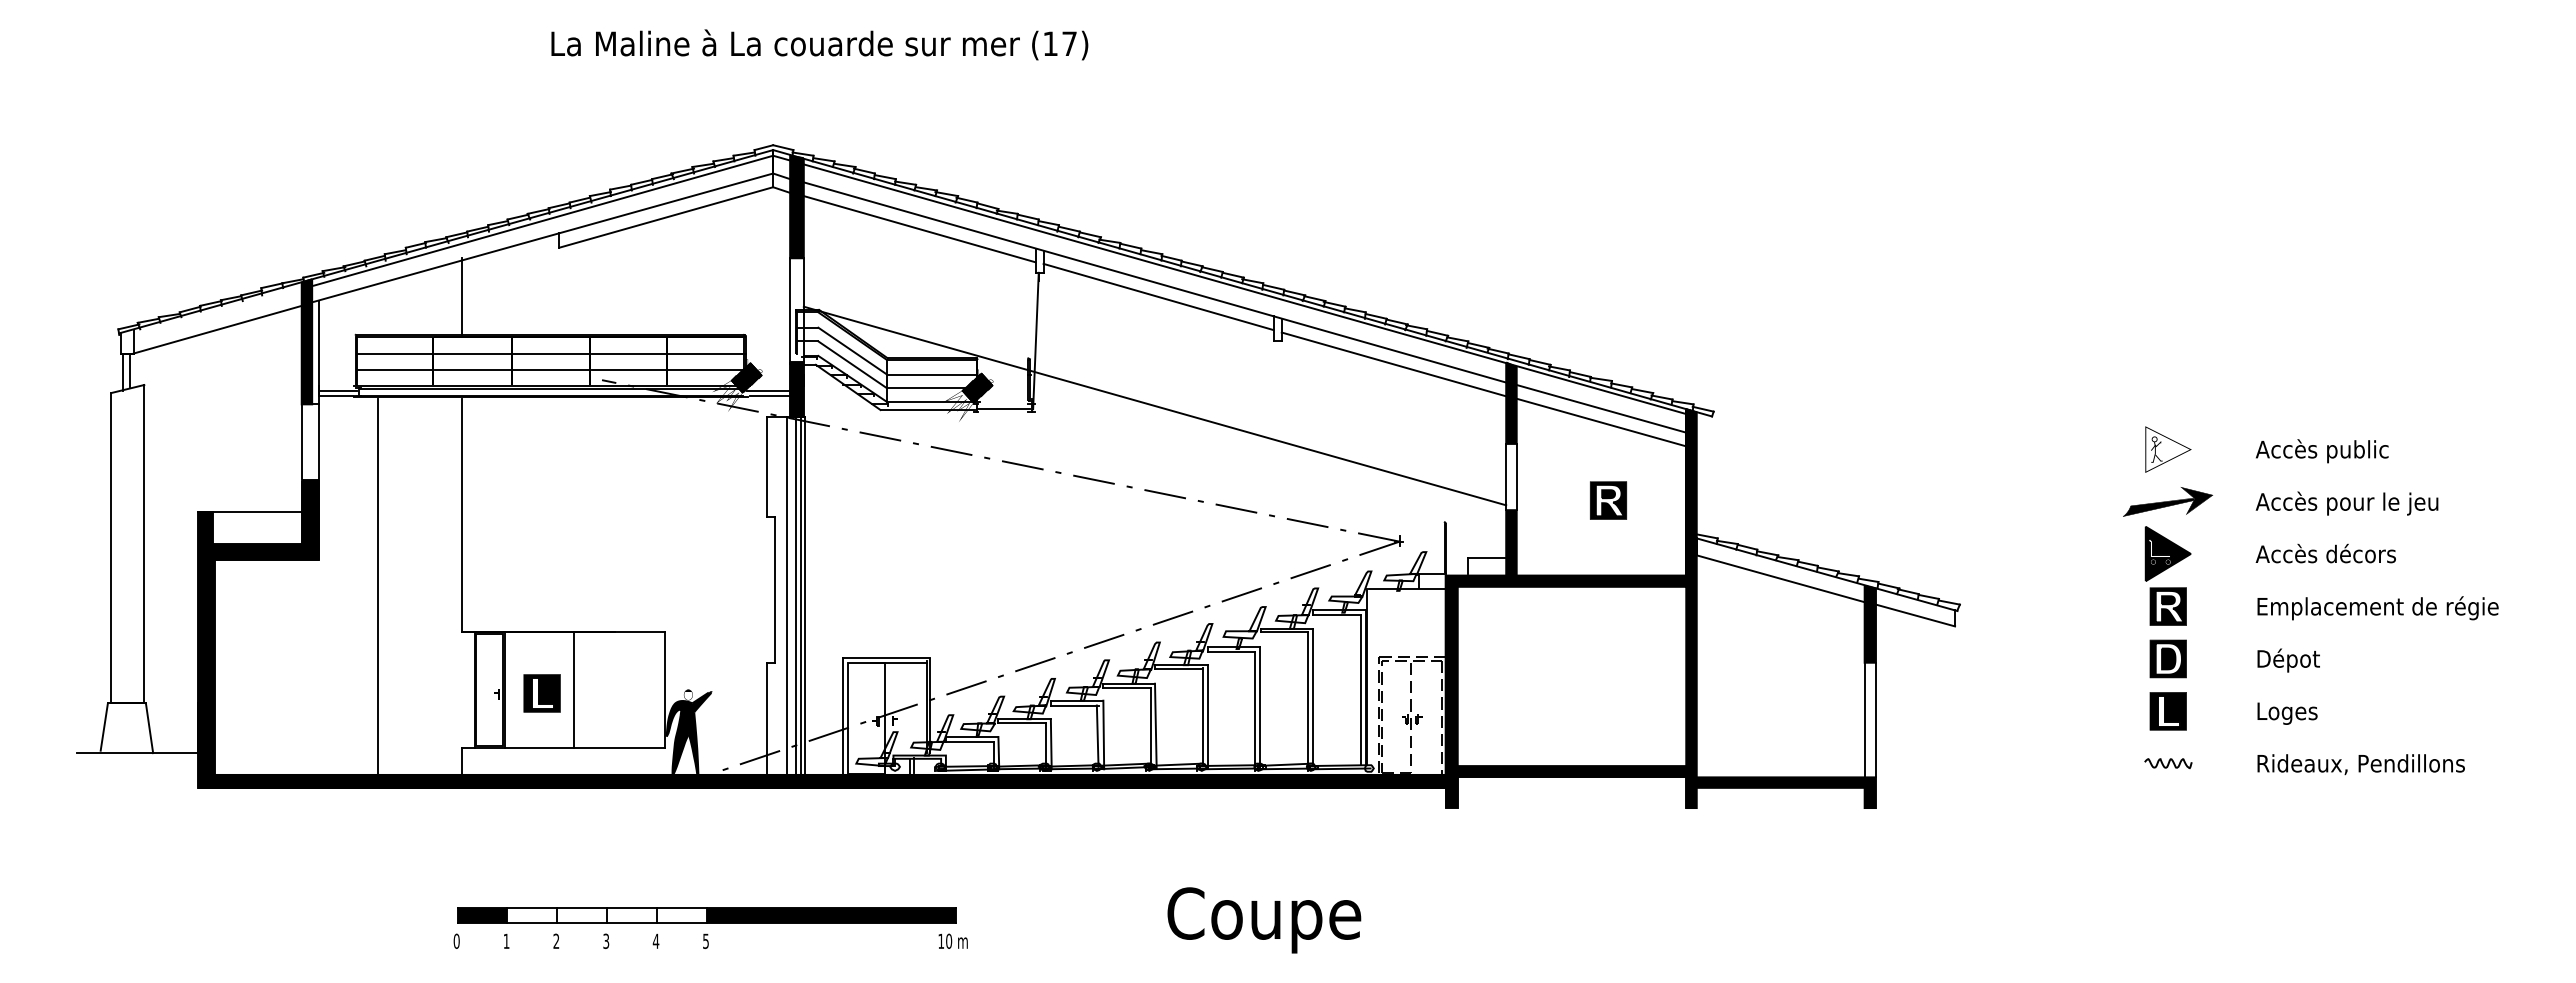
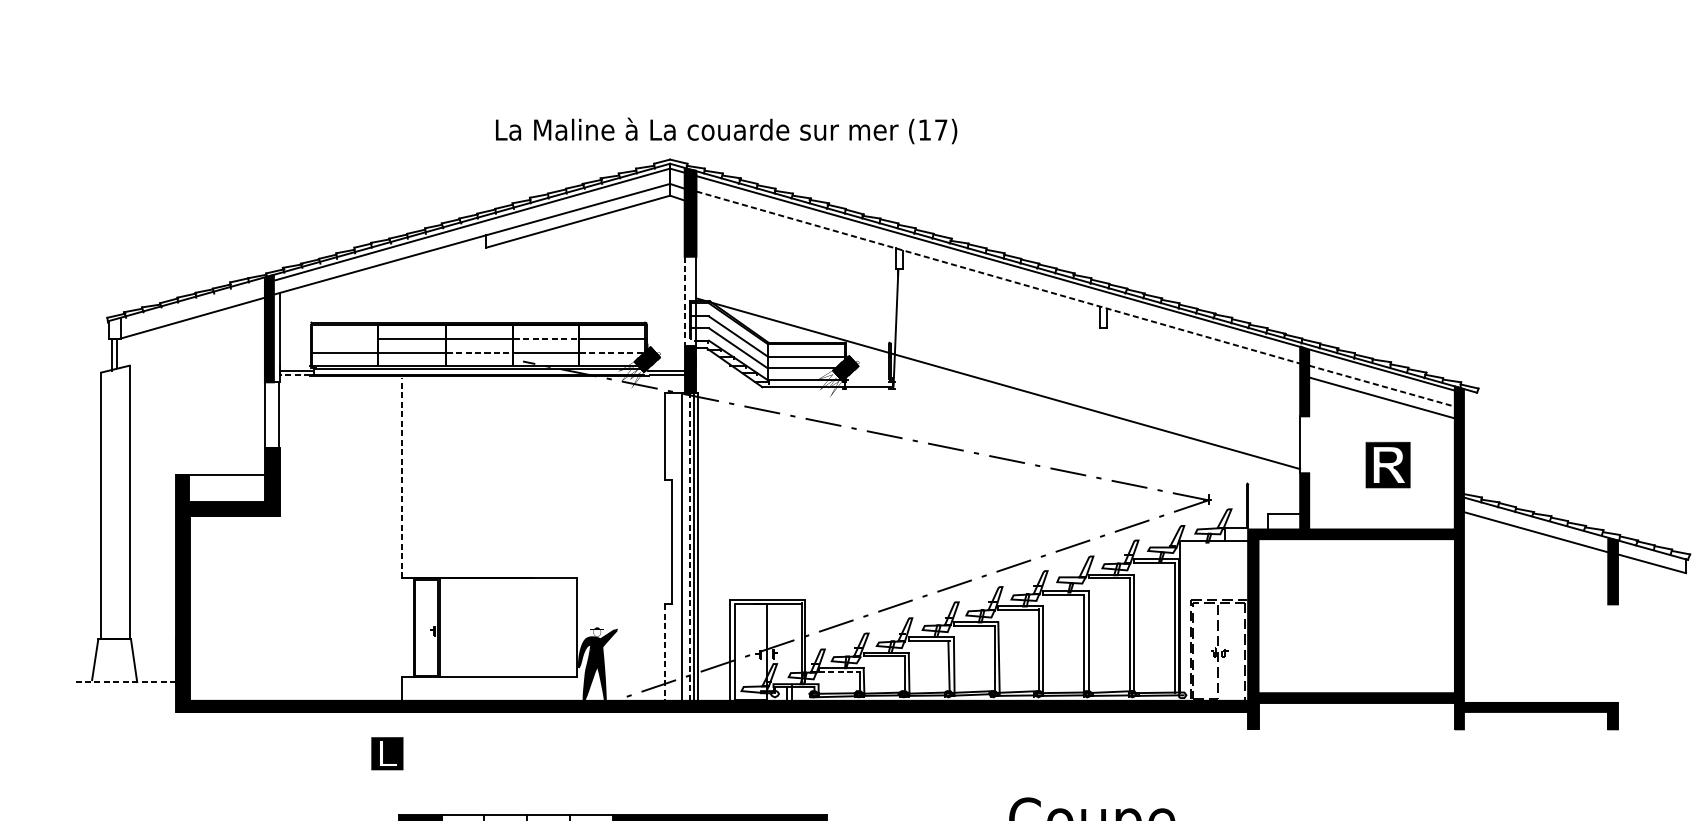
text: (819, 44) -> (726, 130), moved
line: (919, 229) -> (795, 232), removed
line: (1155, 282) -> (998, 277), solid -> dashed
line: (461, 296) -> (402, 289), removed
line: (1158, 296) -> (1001, 289), removed
line: (790, 311) -> (685, 302), solid -> dashed
line: (395, 353) -> (345, 338), removed
line: (629, 353) -> (546, 338), solid -> dashed
line: (1393, 364) -> (1203, 348), removed
line: (552, 369) -> (480, 352), solid -> dashed
line: (706, 369) -> (612, 352), solid -> dashed
line: (336, 395) -> (294, 374), solid -> dashed
line: (1601, 408) -> (1382, 385), solid -> dashed
line: (1516, 476) -> (1309, 444), removed
part: (1608, 500) -> (1388, 464), size x1.4
line: (461, 515) -> (402, 477), solid -> dashed
line: (377, 586) -> (330, 538), removed
line: (795, 596) -> (689, 547), solid -> dashed
line: (573, 689) -> (498, 627), removed
part: (541, 693) -> (386, 753), moved
line: (766, 719) -> (664, 653), solid -> dashed
line: (1864, 719) -> (1608, 653), removed
line: (1875, 719) -> (1617, 653), removed
line: (969, 741) -> (838, 672), solid -> dashed
line: (137, 753) -> (123, 682), solid -> dashed

